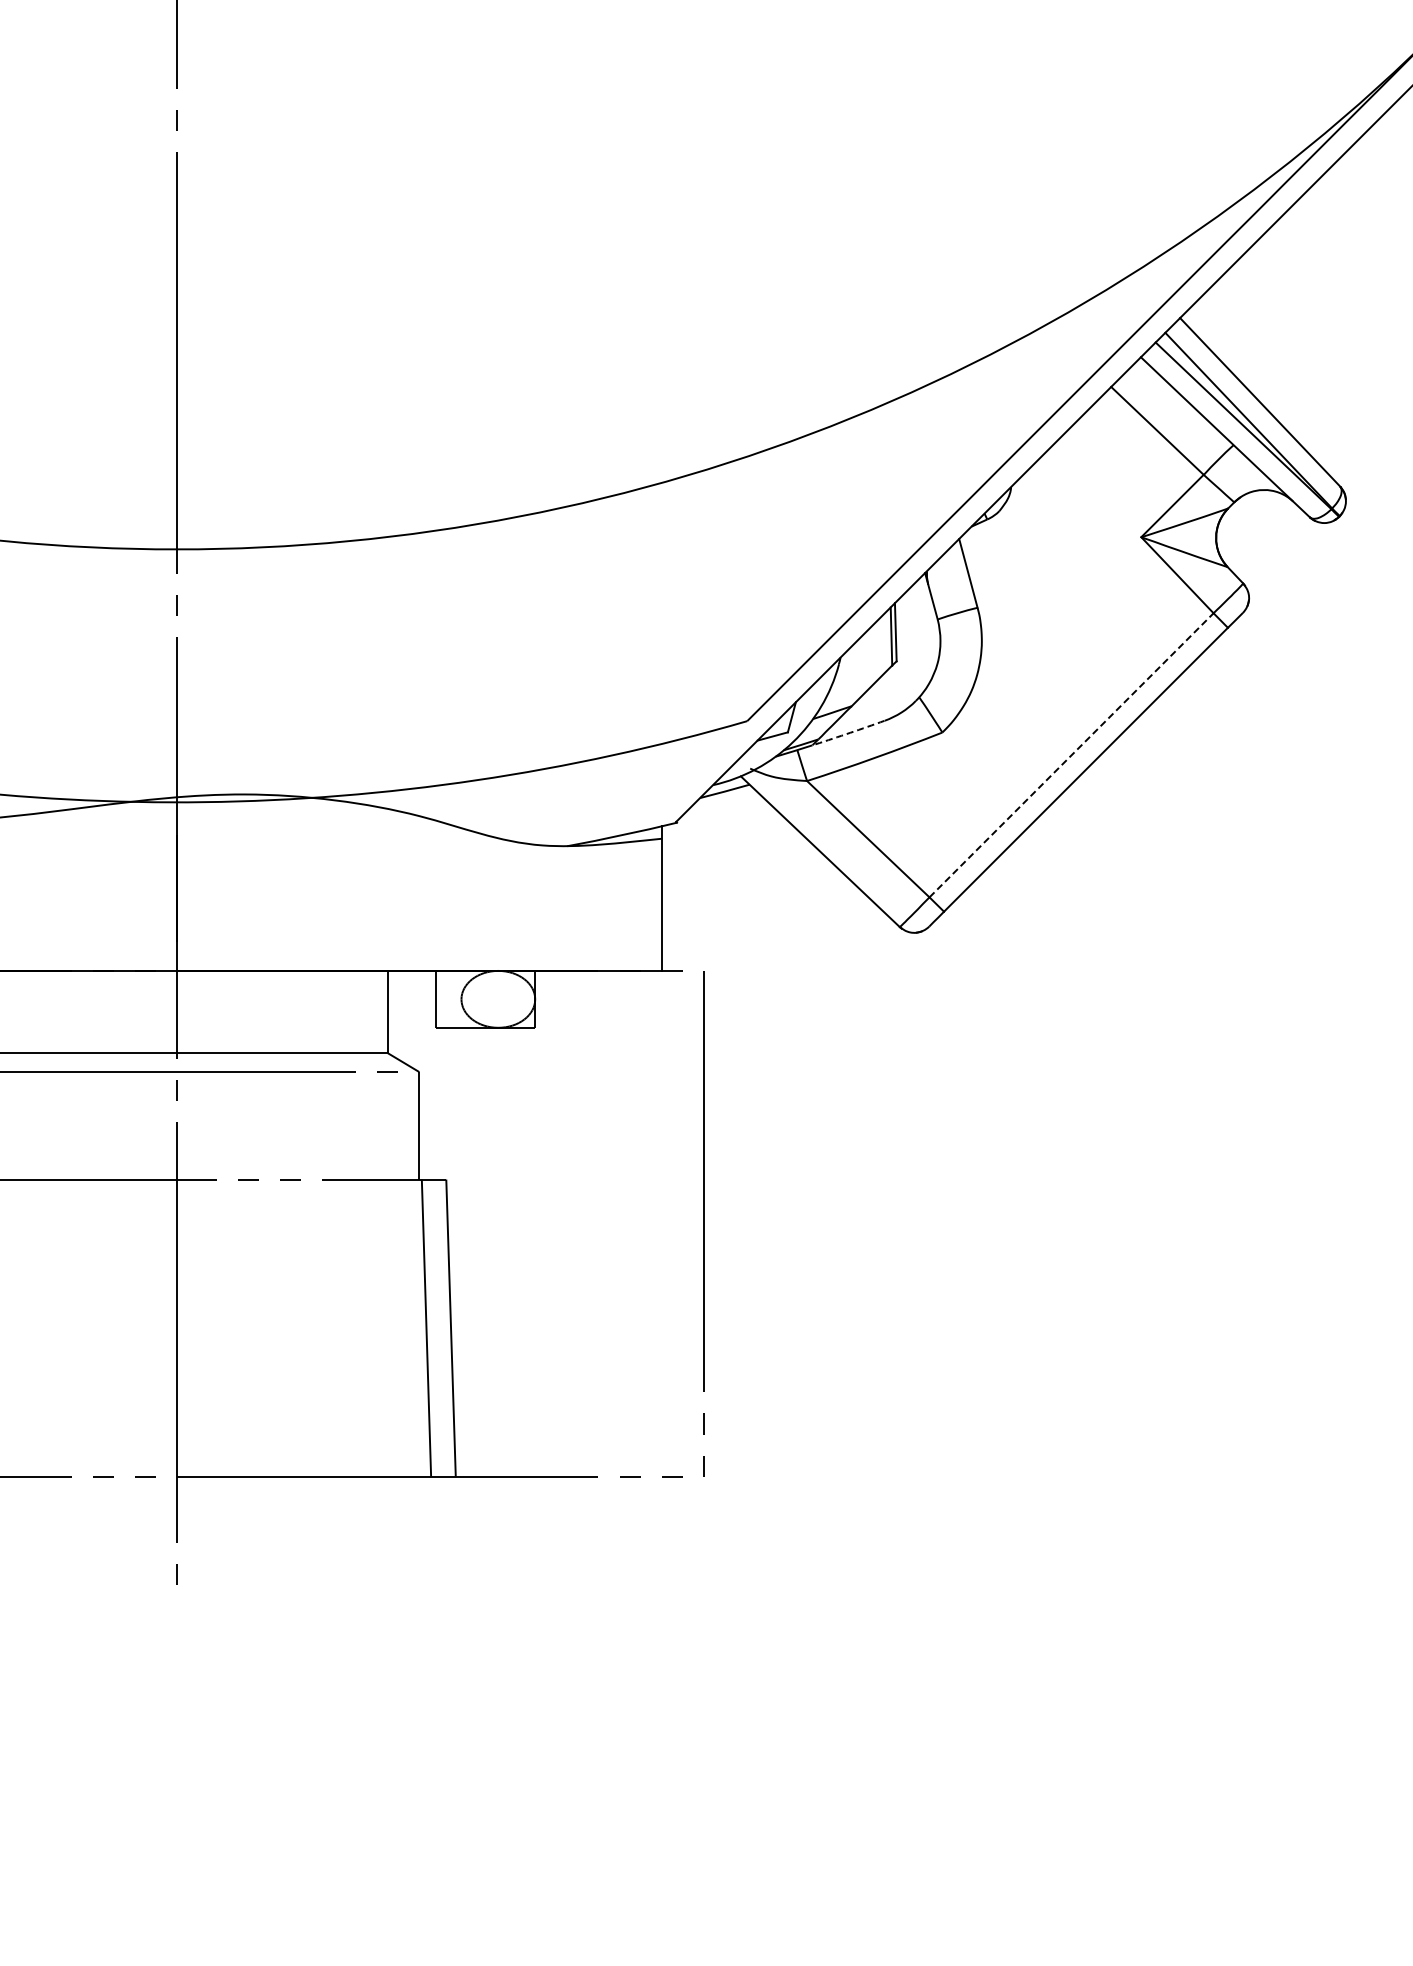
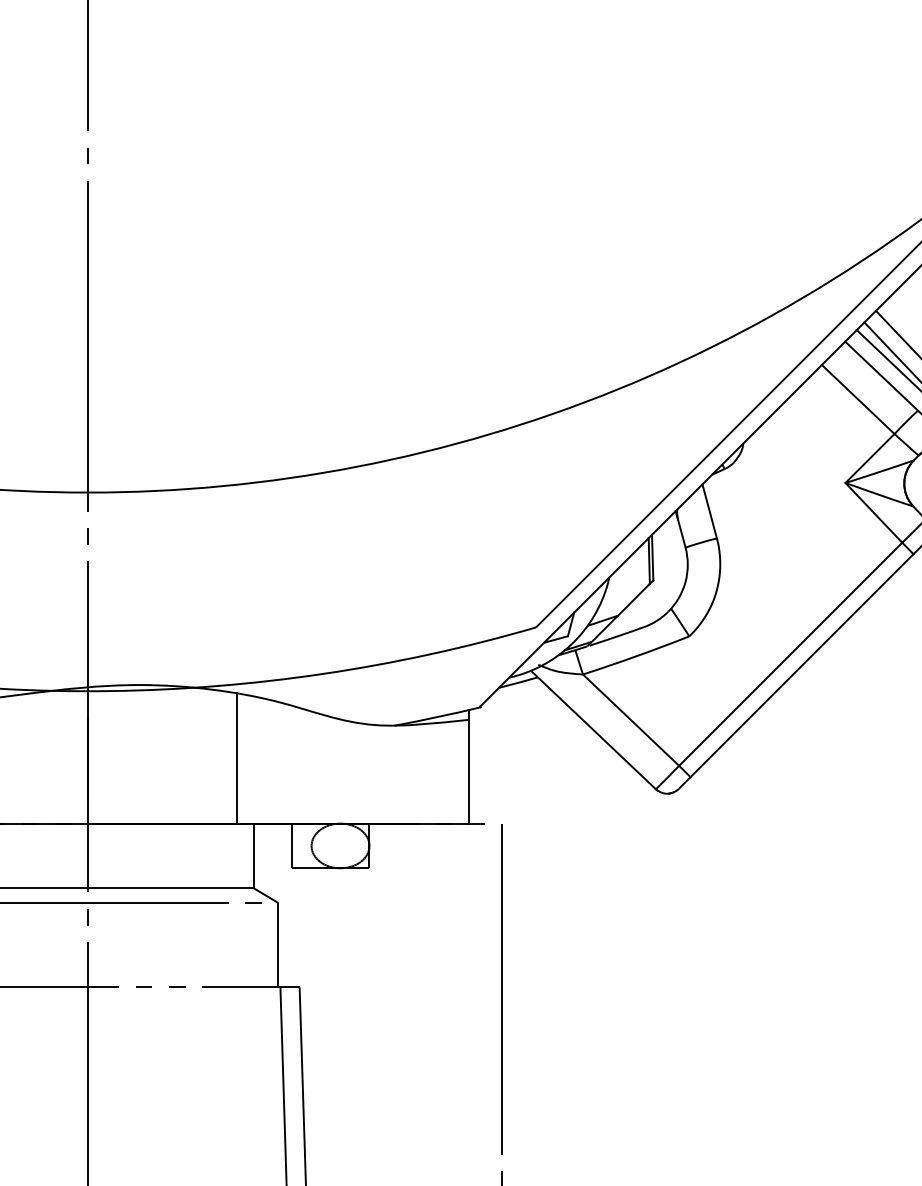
arc: (850, 732) -> (617, 636), dashed -> solid
line: (1071, 755) -> (790, 654), dashed -> solid
line: (366, 887) -> (236, 758), added

